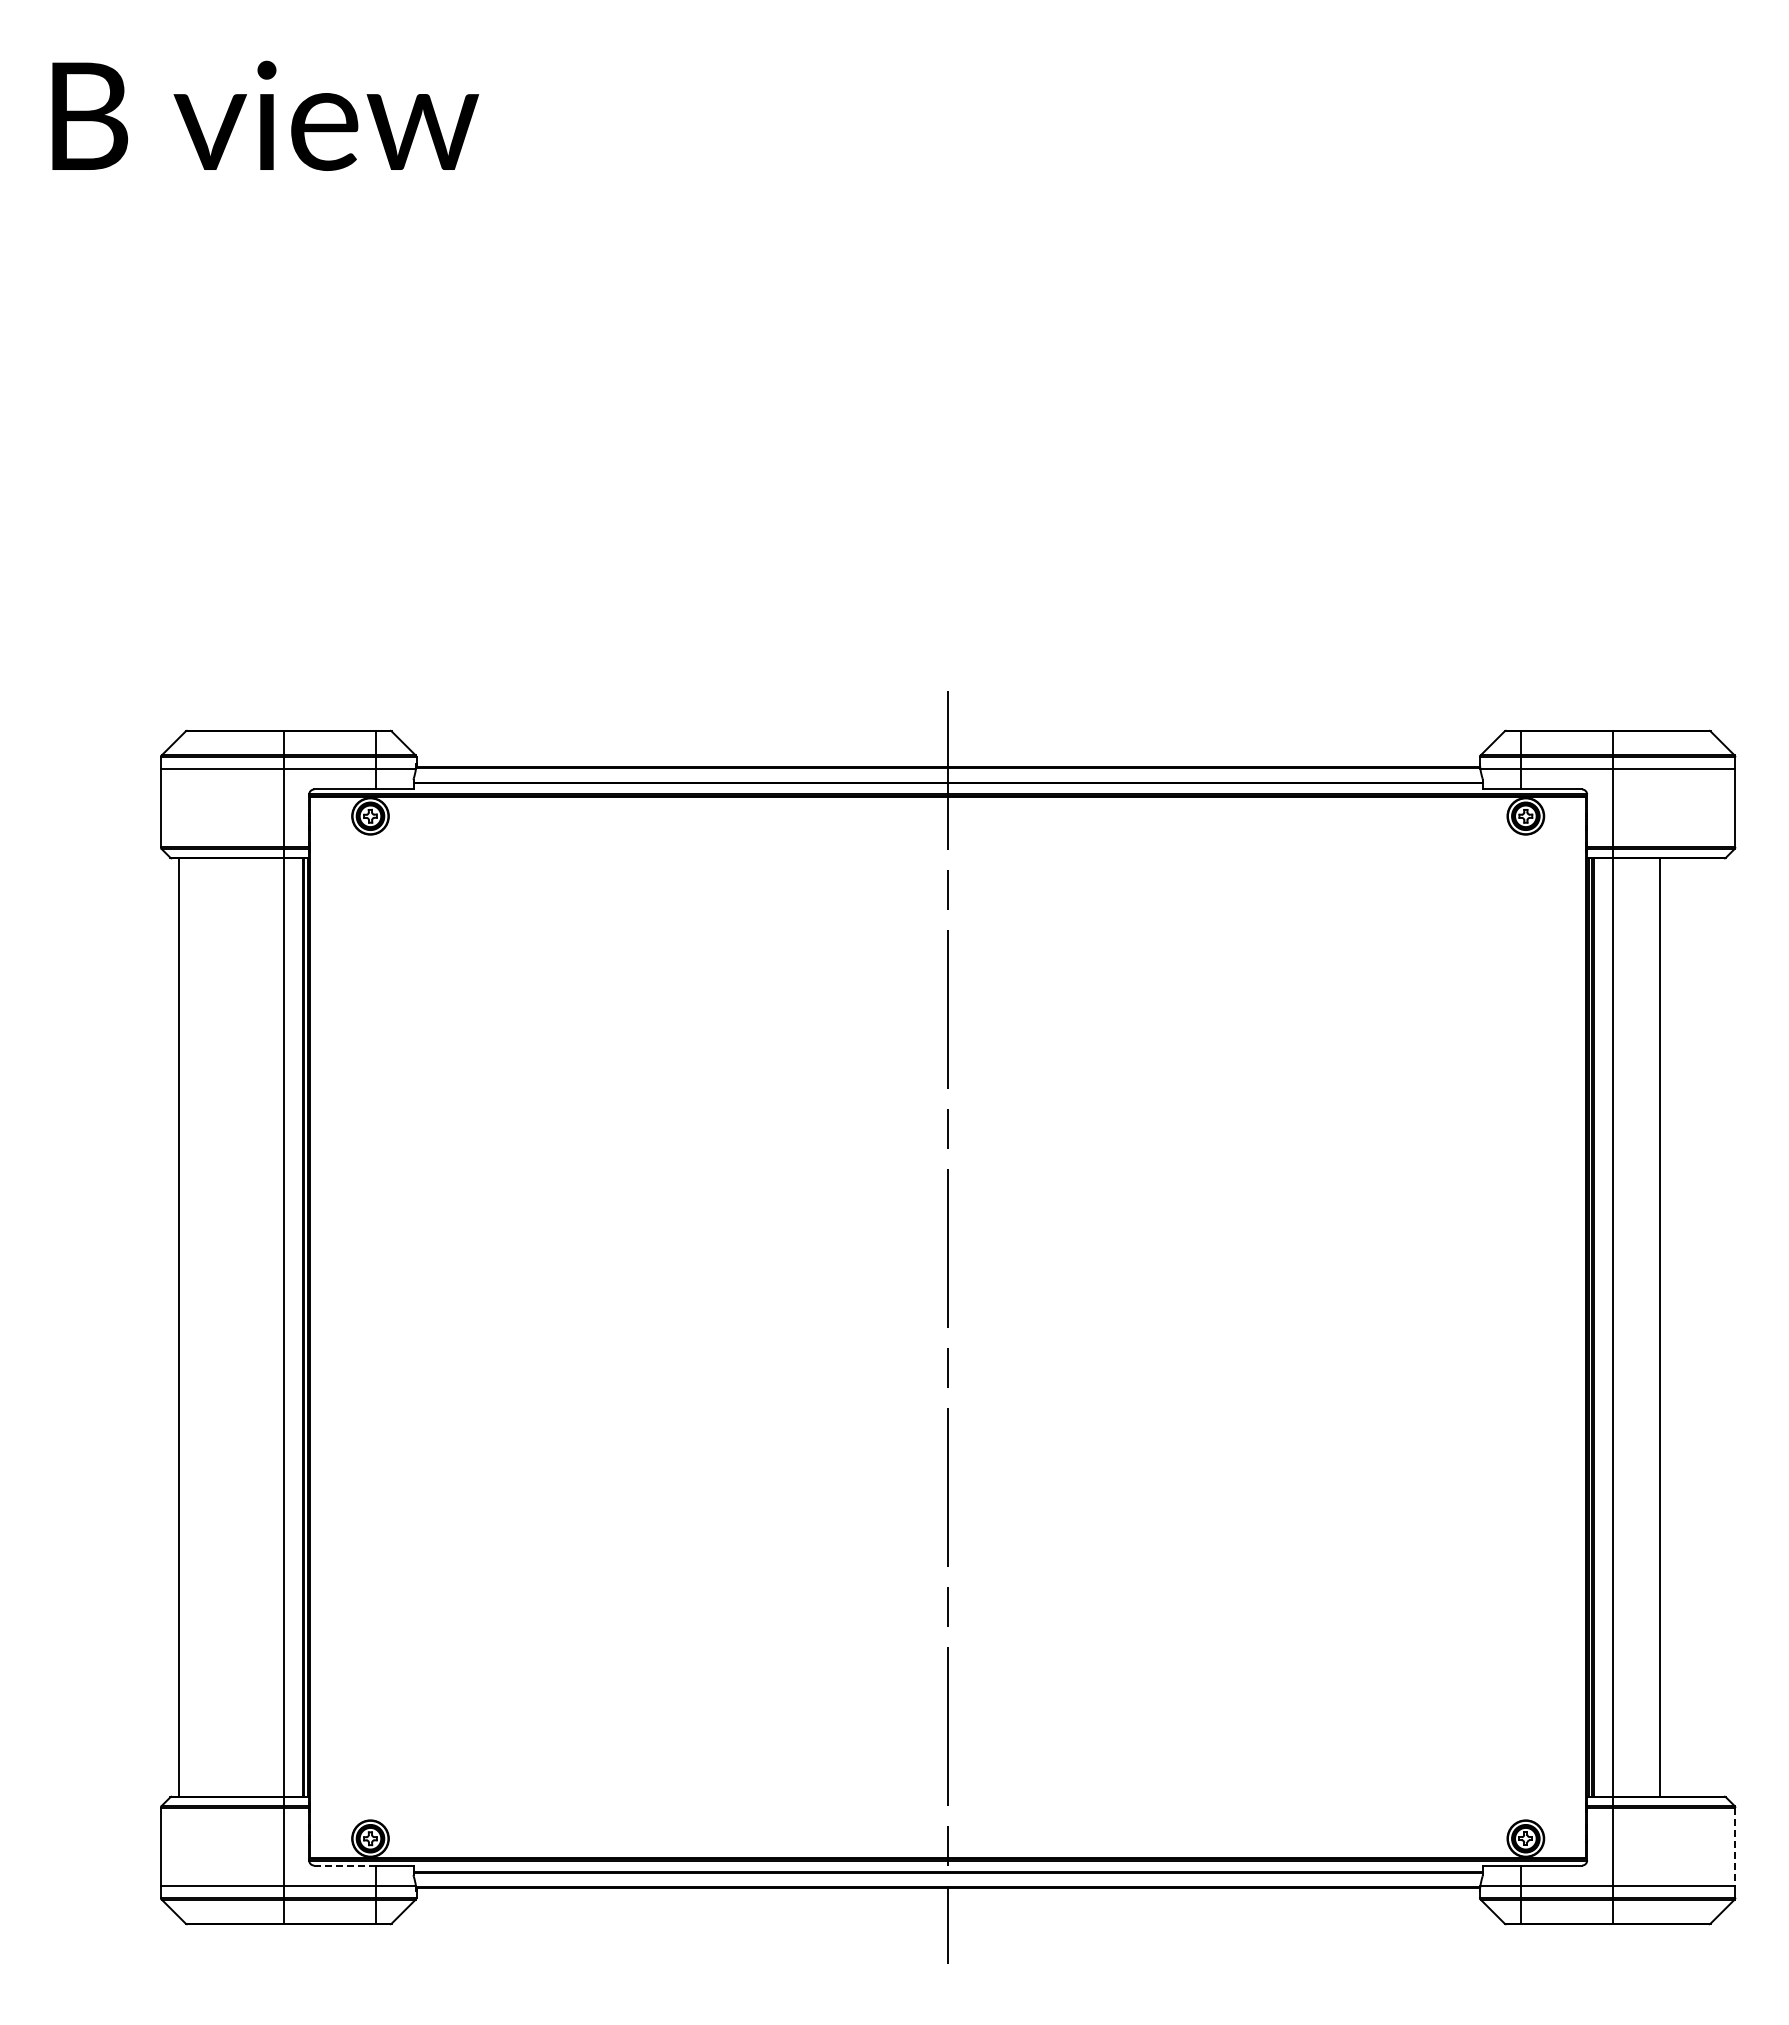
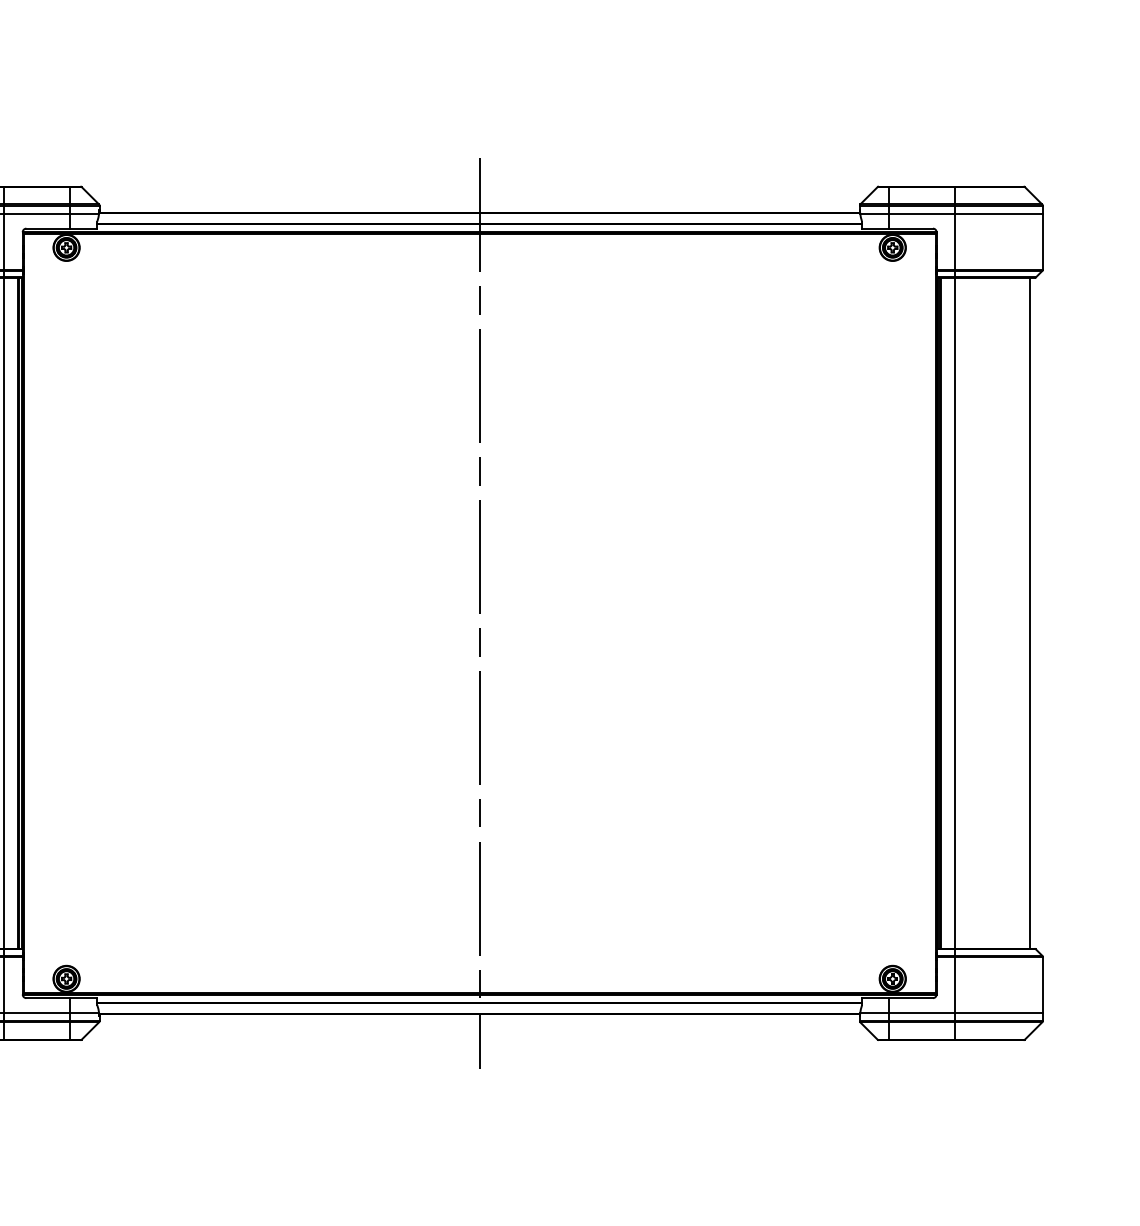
line: (1659, 1327) -> (1029, 613), moved
line: (1735, 1847) -> (1042, 985), dashed -> solid
line: (344, 1865) -> (47, 998), dashed -> solid

